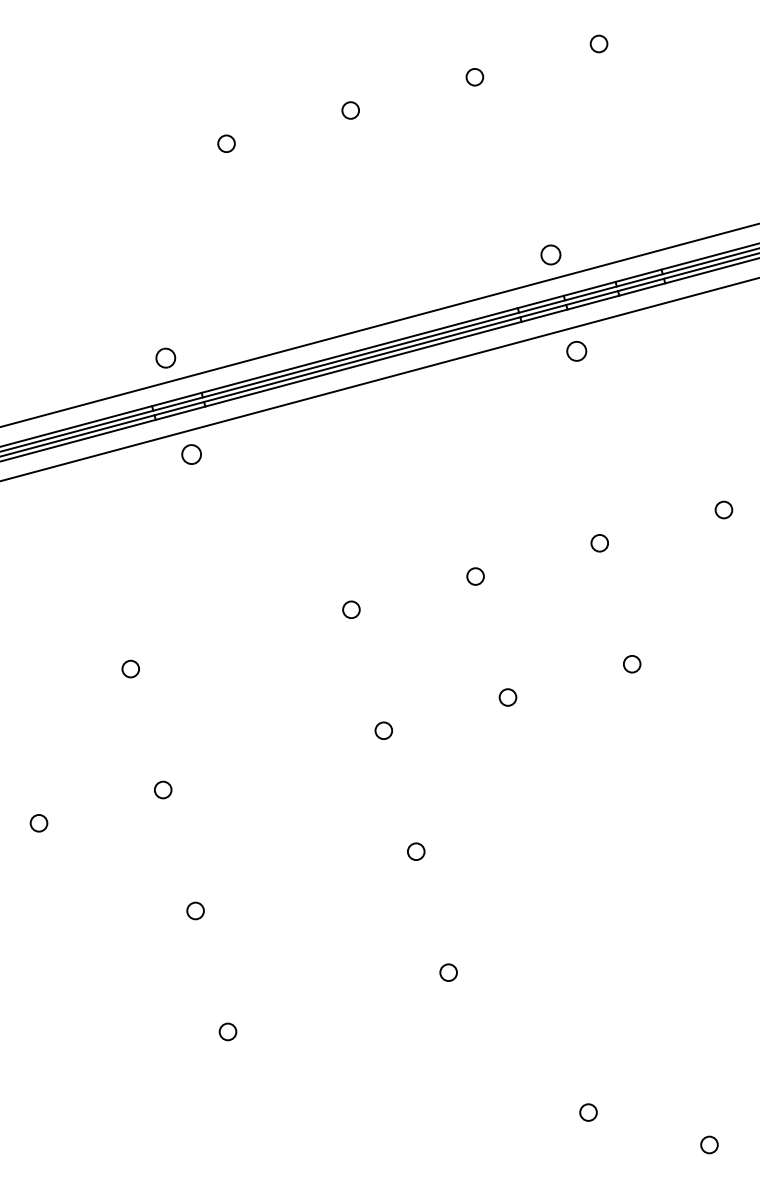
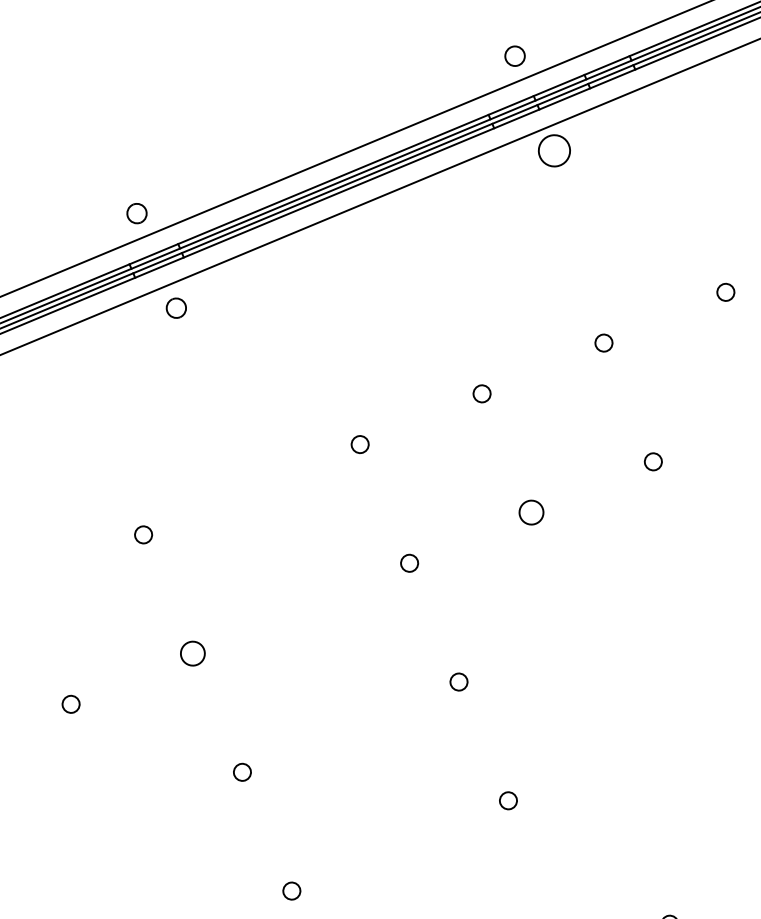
circle: (576, 350) -> (554, 150), size x1.6
circle: (507, 697) -> (530, 512), size x1.4
circle: (163, 789) -> (193, 653), size x1.4

